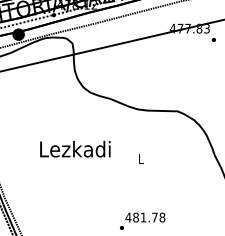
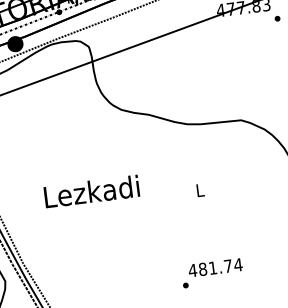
text: (75, 148) -> (91, 190), moved
text: (162, 217) -> (238, 264), 481.78 -> 481.74

